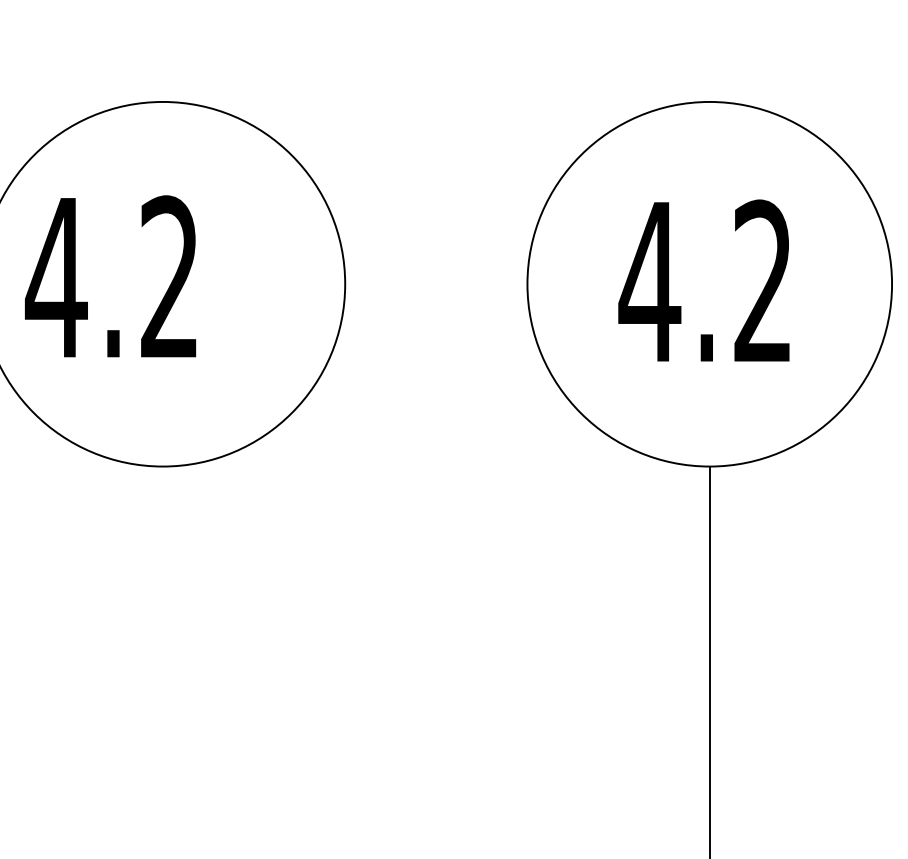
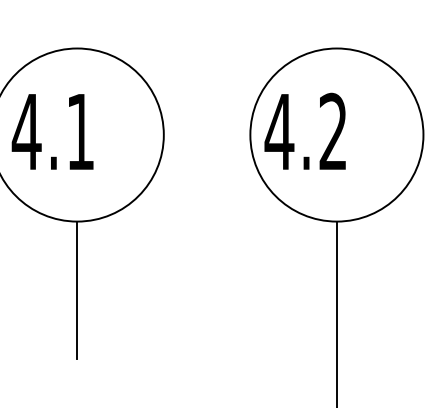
text: (169, 274) -> (80, 130), 4.2 -> 4.1
text: (702, 278) -> (304, 130), moved
line: (163, 611) -> (77, 290), added

